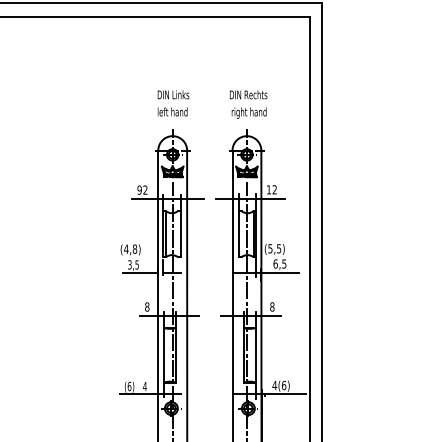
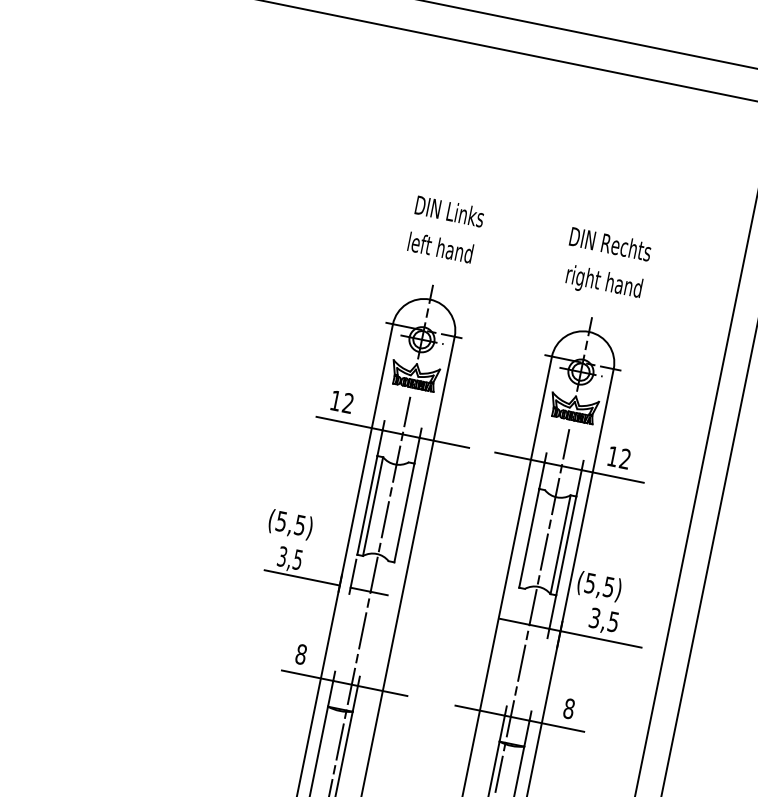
text: (139, 189) -> (335, 399), 92 -> 12
text: (130, 248) -> (290, 521), (4,8) -> (5,5)
text: (275, 263) -> (594, 617), 6,5 -> 3,5

